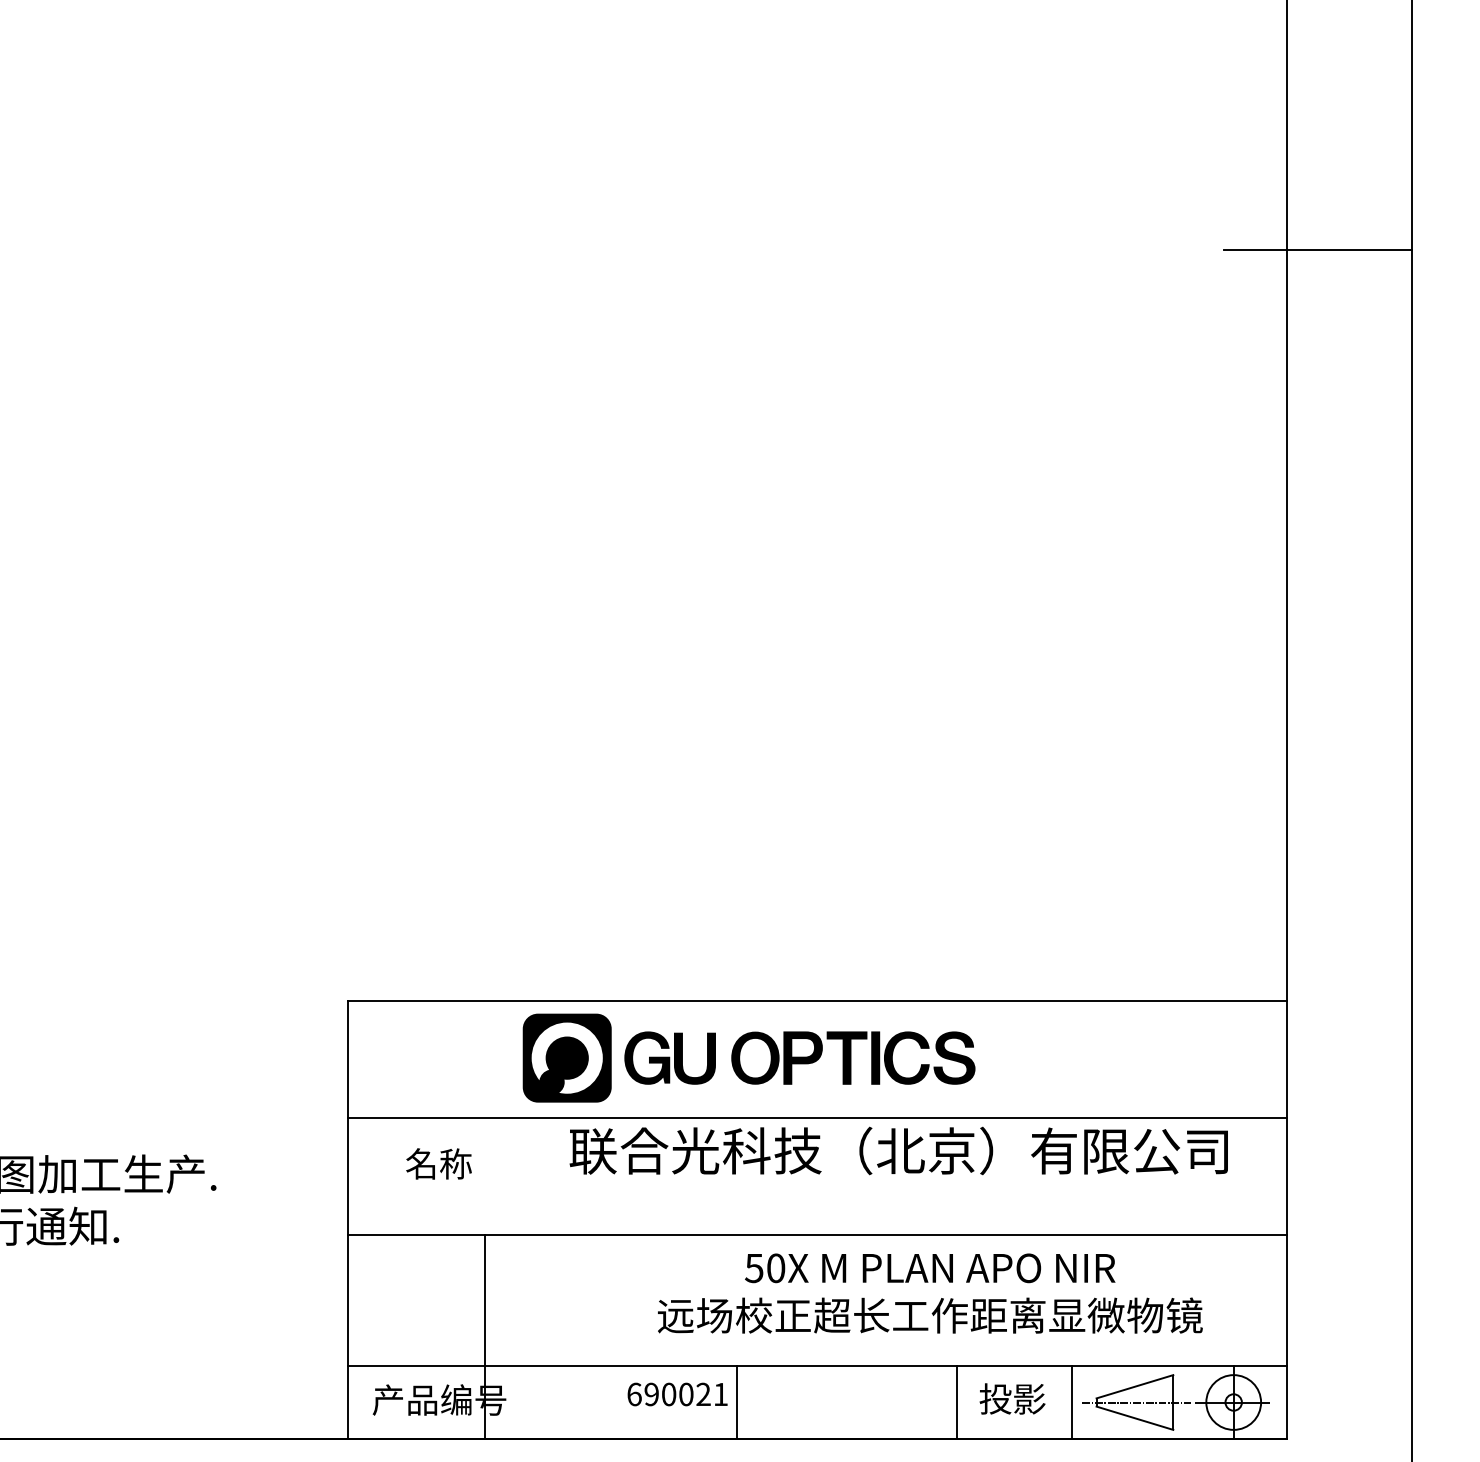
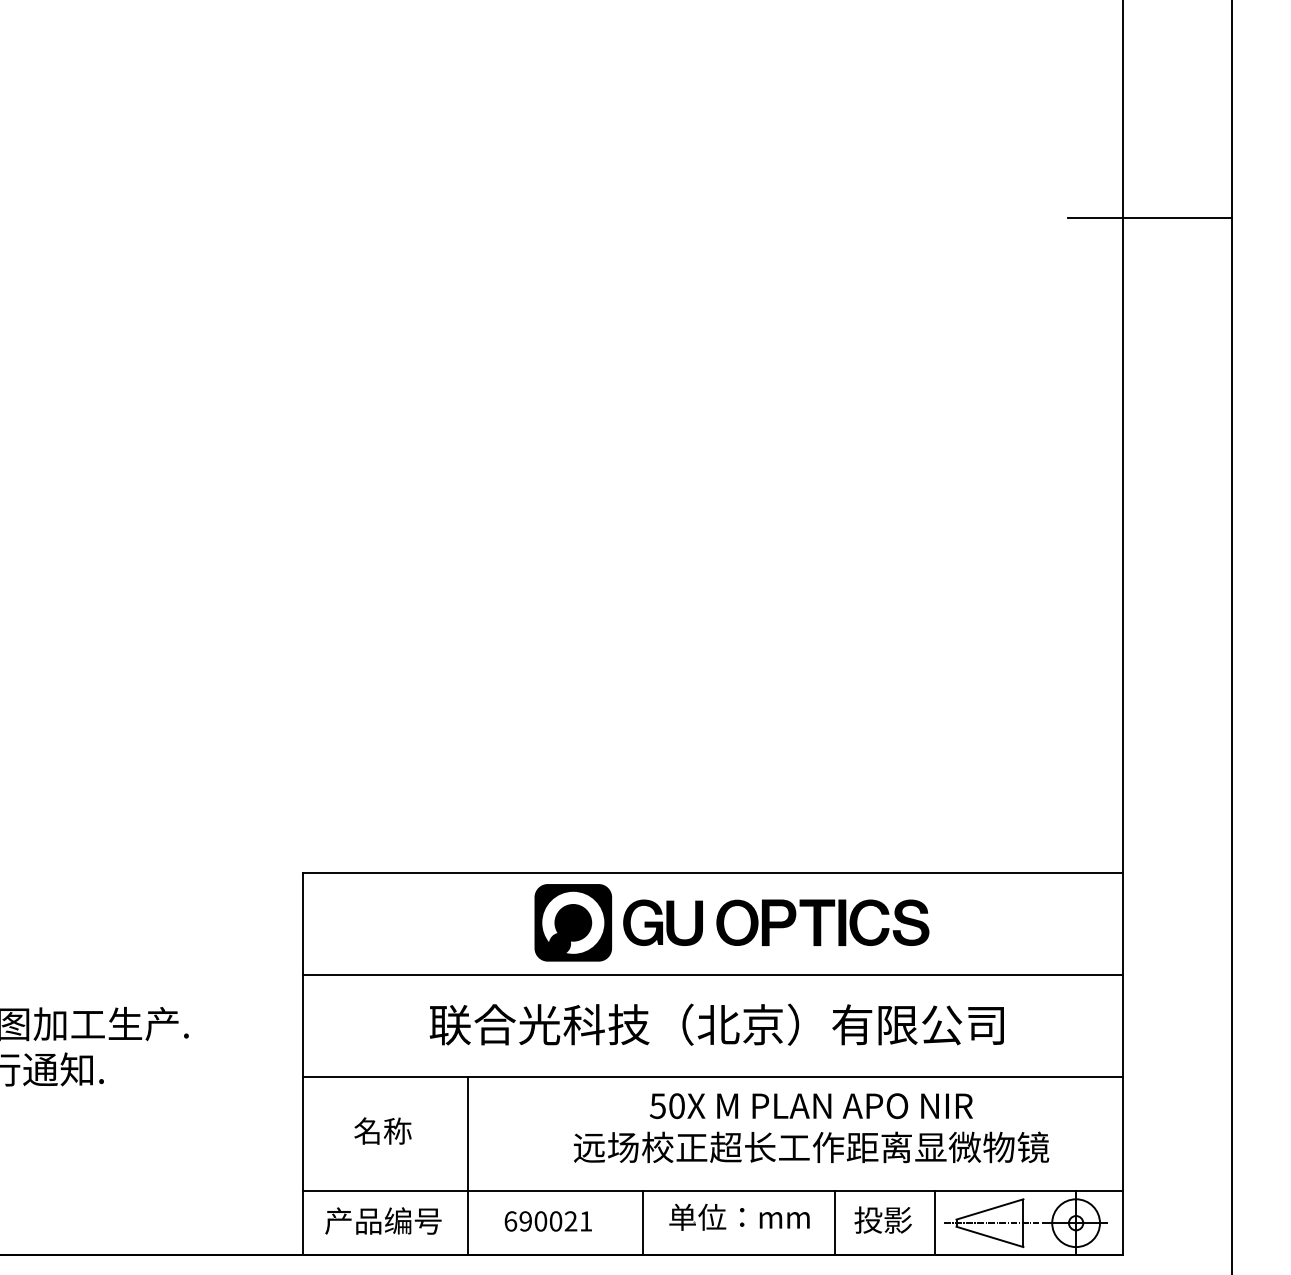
part: (748, 1057) -> (731, 922), moved
text: (898, 1150) -> (716, 1024), moved
text: (438, 1163) -> (382, 1130), moved
line: (484, 1336) -> (468, 1165), moved
part: (849, 1389) -> (741, 1211), added
text: (677, 1394) -> (548, 1221), moved

